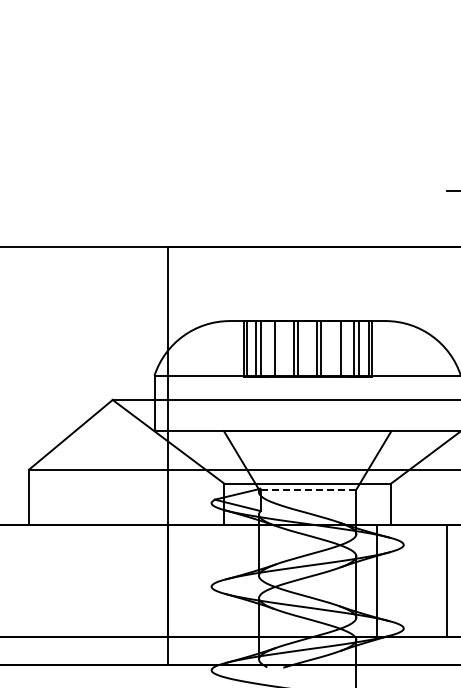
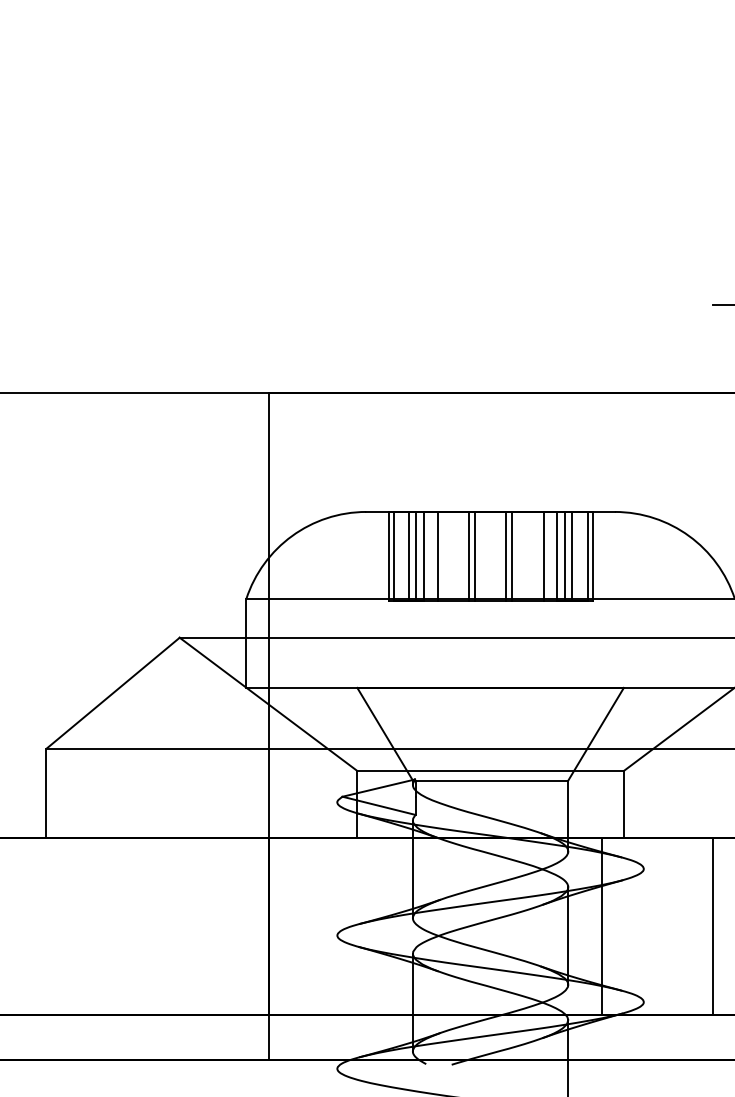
line: (265, 348) -> (423, 555), added
line: (349, 348) -> (557, 555), added
line: (307, 489) -> (490, 780), dashed -> solid

